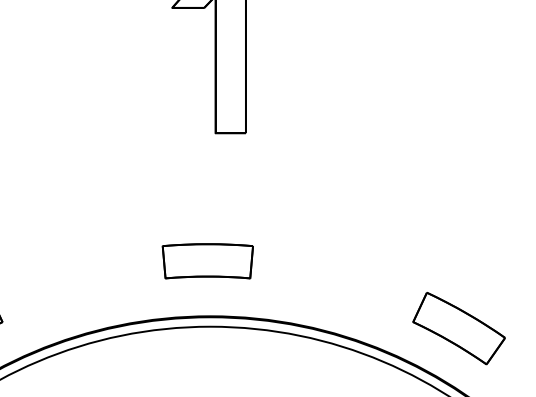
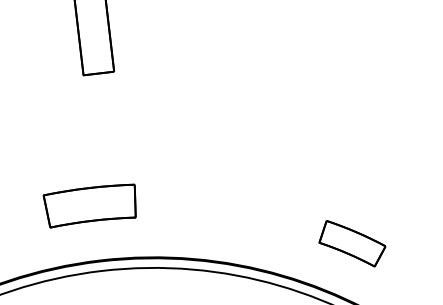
part: (458, 328) -> (351, 243), size x0.7

